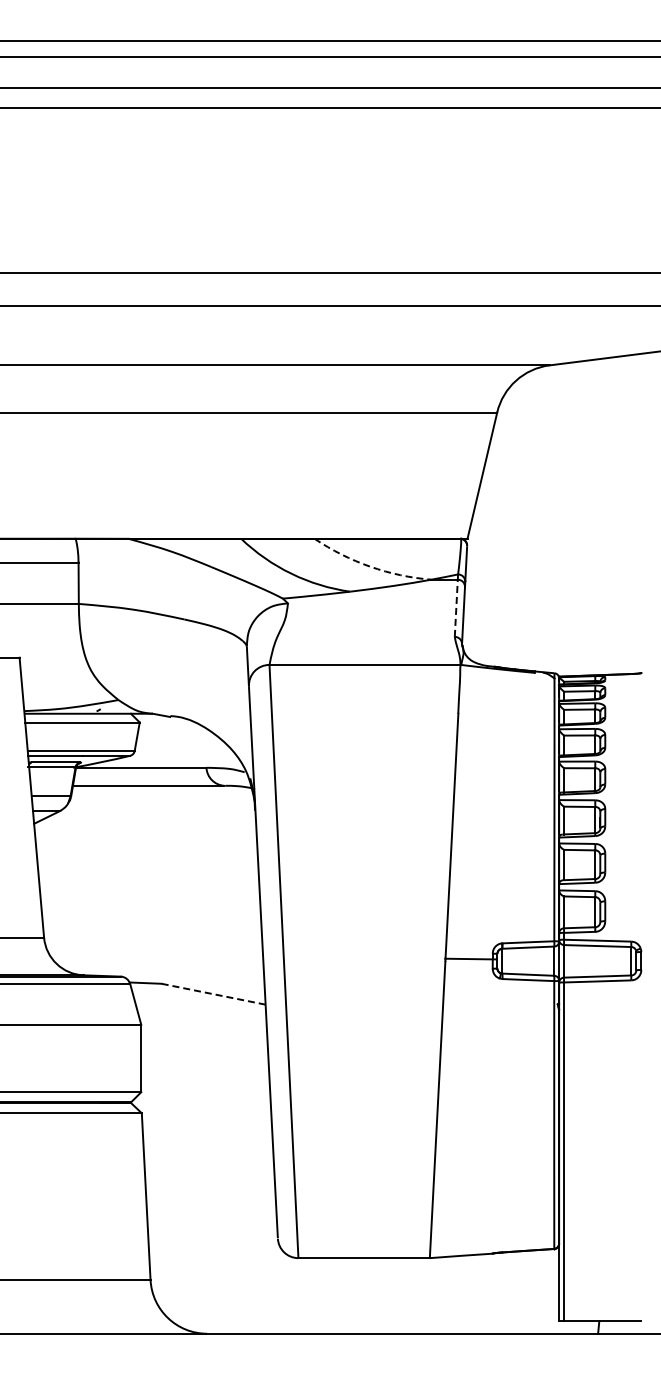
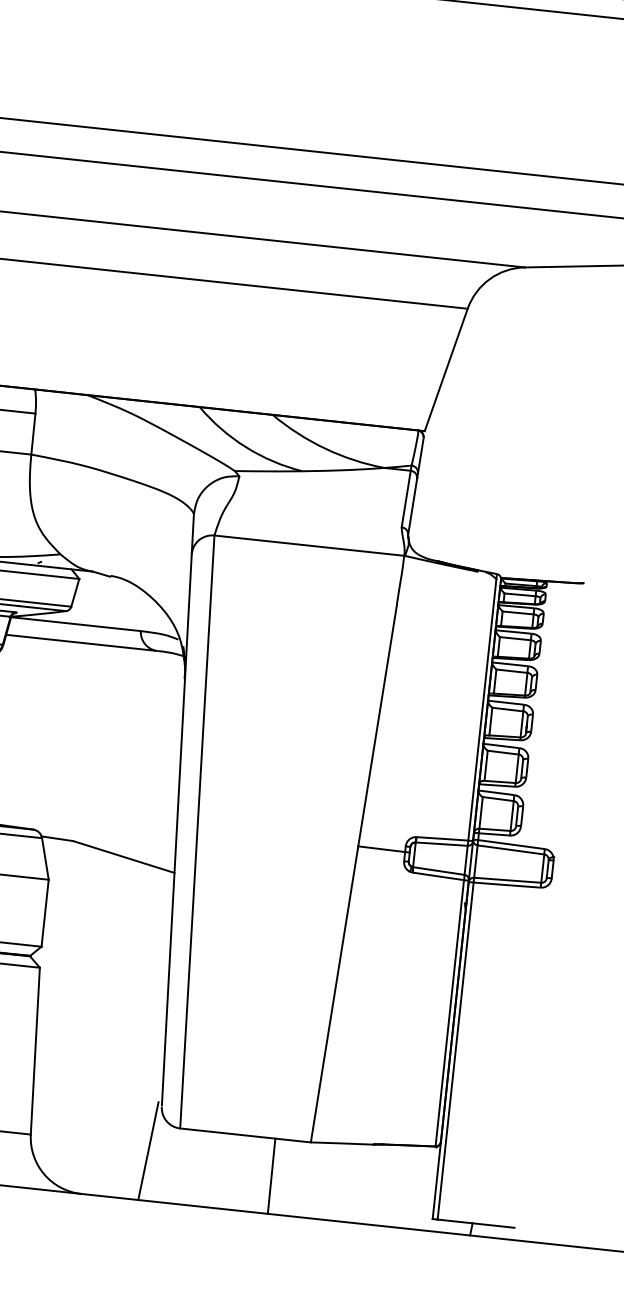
arc: (370, 566) -> (325, 448), dashed -> solid
line: (456, 608) -> (406, 499), dashed -> solid
line: (213, 994) -> (123, 857), dashed -> solid
line: (269, 1283) -> (148, 1150), added
line: (394, 1295) -> (271, 1175), added

